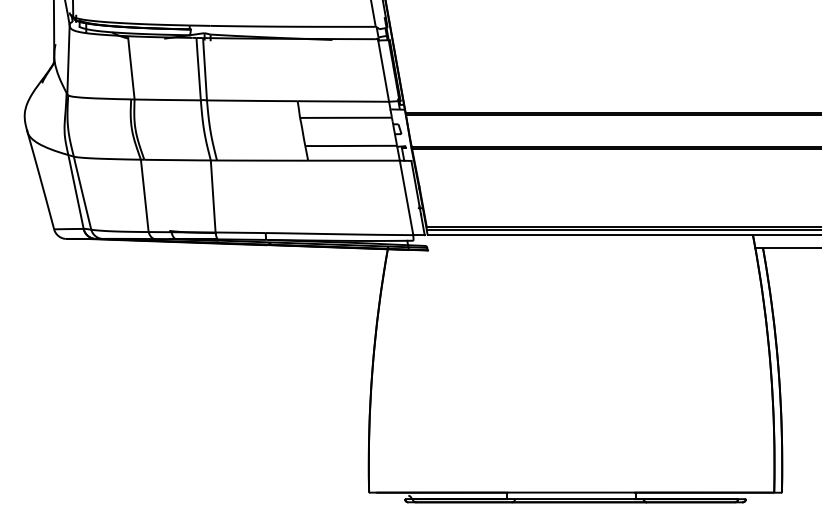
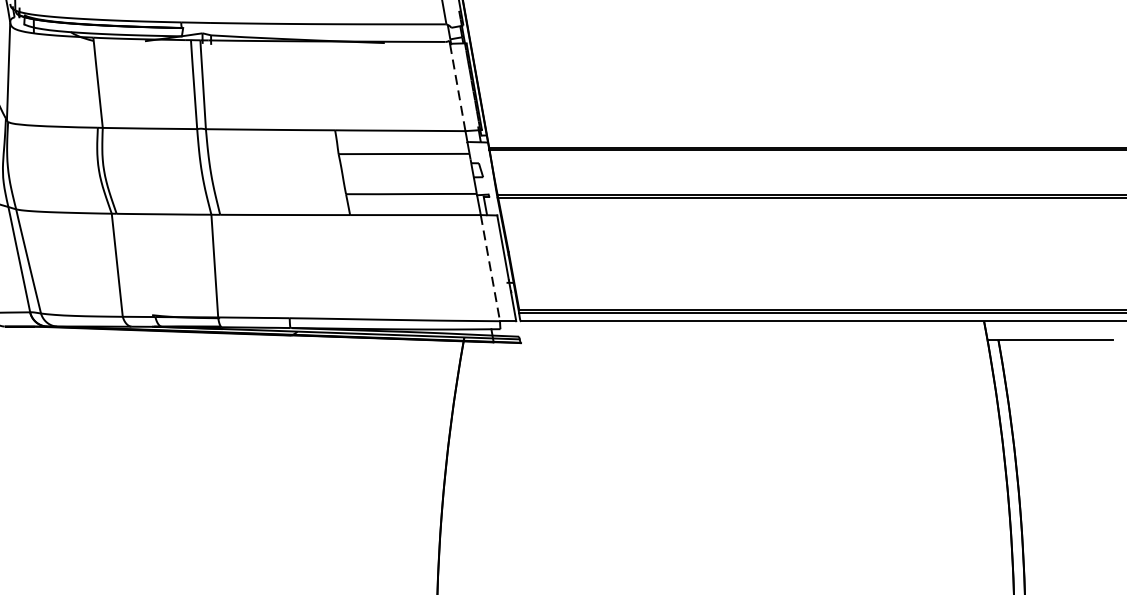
line: (383, 70) -> (457, 86), solid -> dashed
line: (406, 197) -> (490, 267), solid -> dashed

